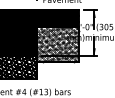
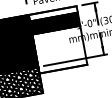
hatch: (57, 13) -> (52, 14), removed
hatch: (57, 44) -> (59, 49), removed

